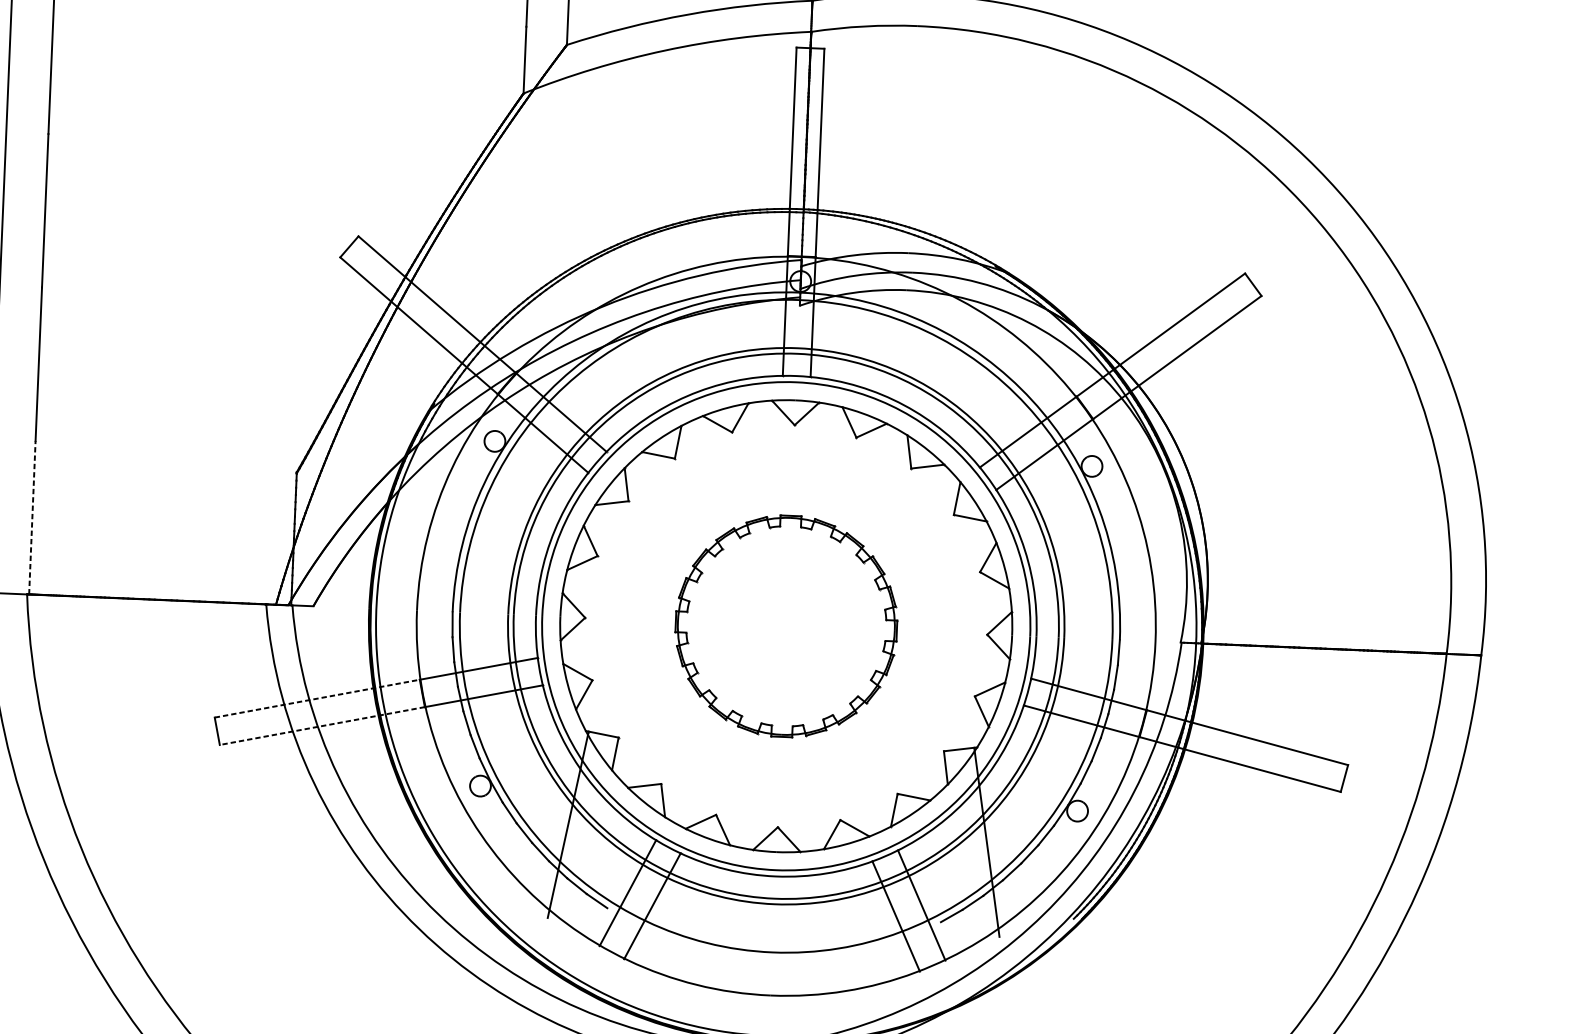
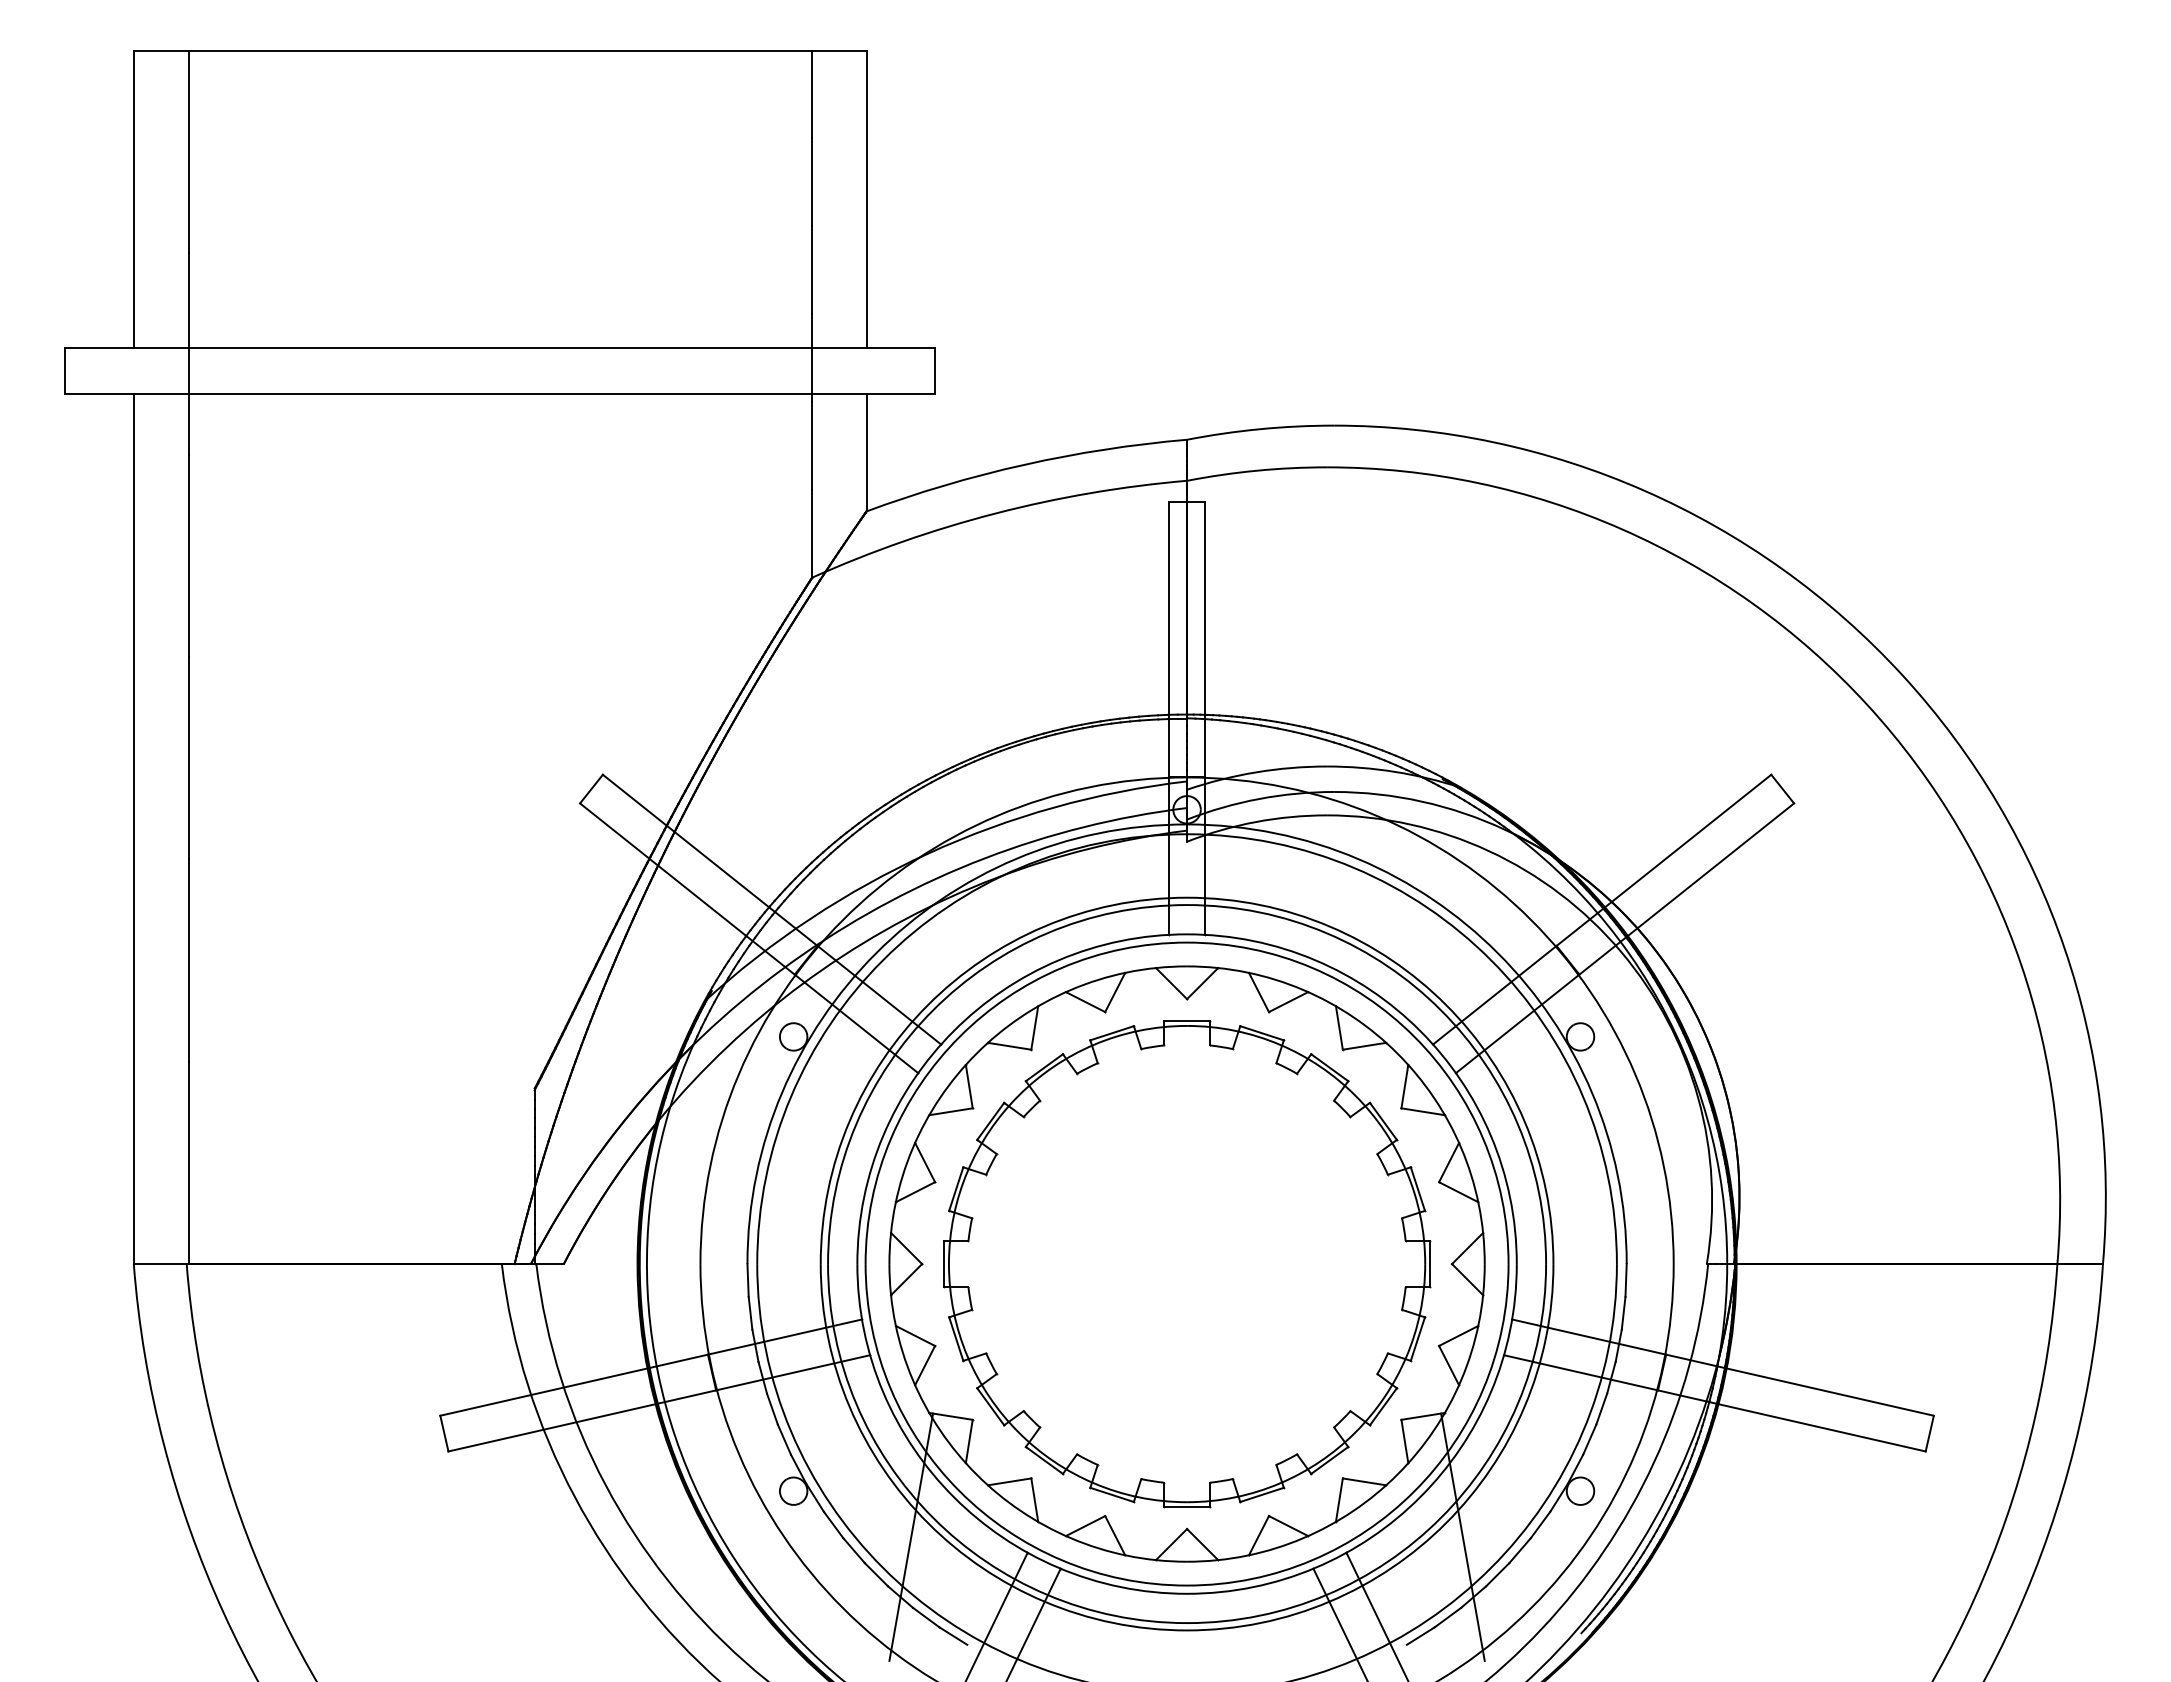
line: (32, 517) -> (189, 1162), dashed -> solid
part: (786, 626) -> (1187, 1264), size x1.67
line: (317, 698) -> (574, 1385), dashed -> solid
line: (321, 726) -> (581, 1421), dashed -> solid

